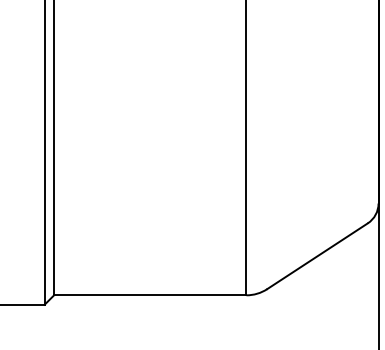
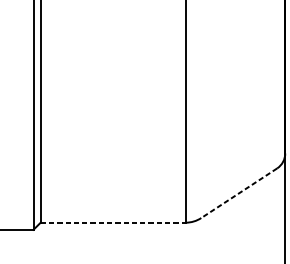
line: (317, 256) -> (239, 193), solid -> dashed
line: (150, 295) -> (113, 222), solid -> dashed

